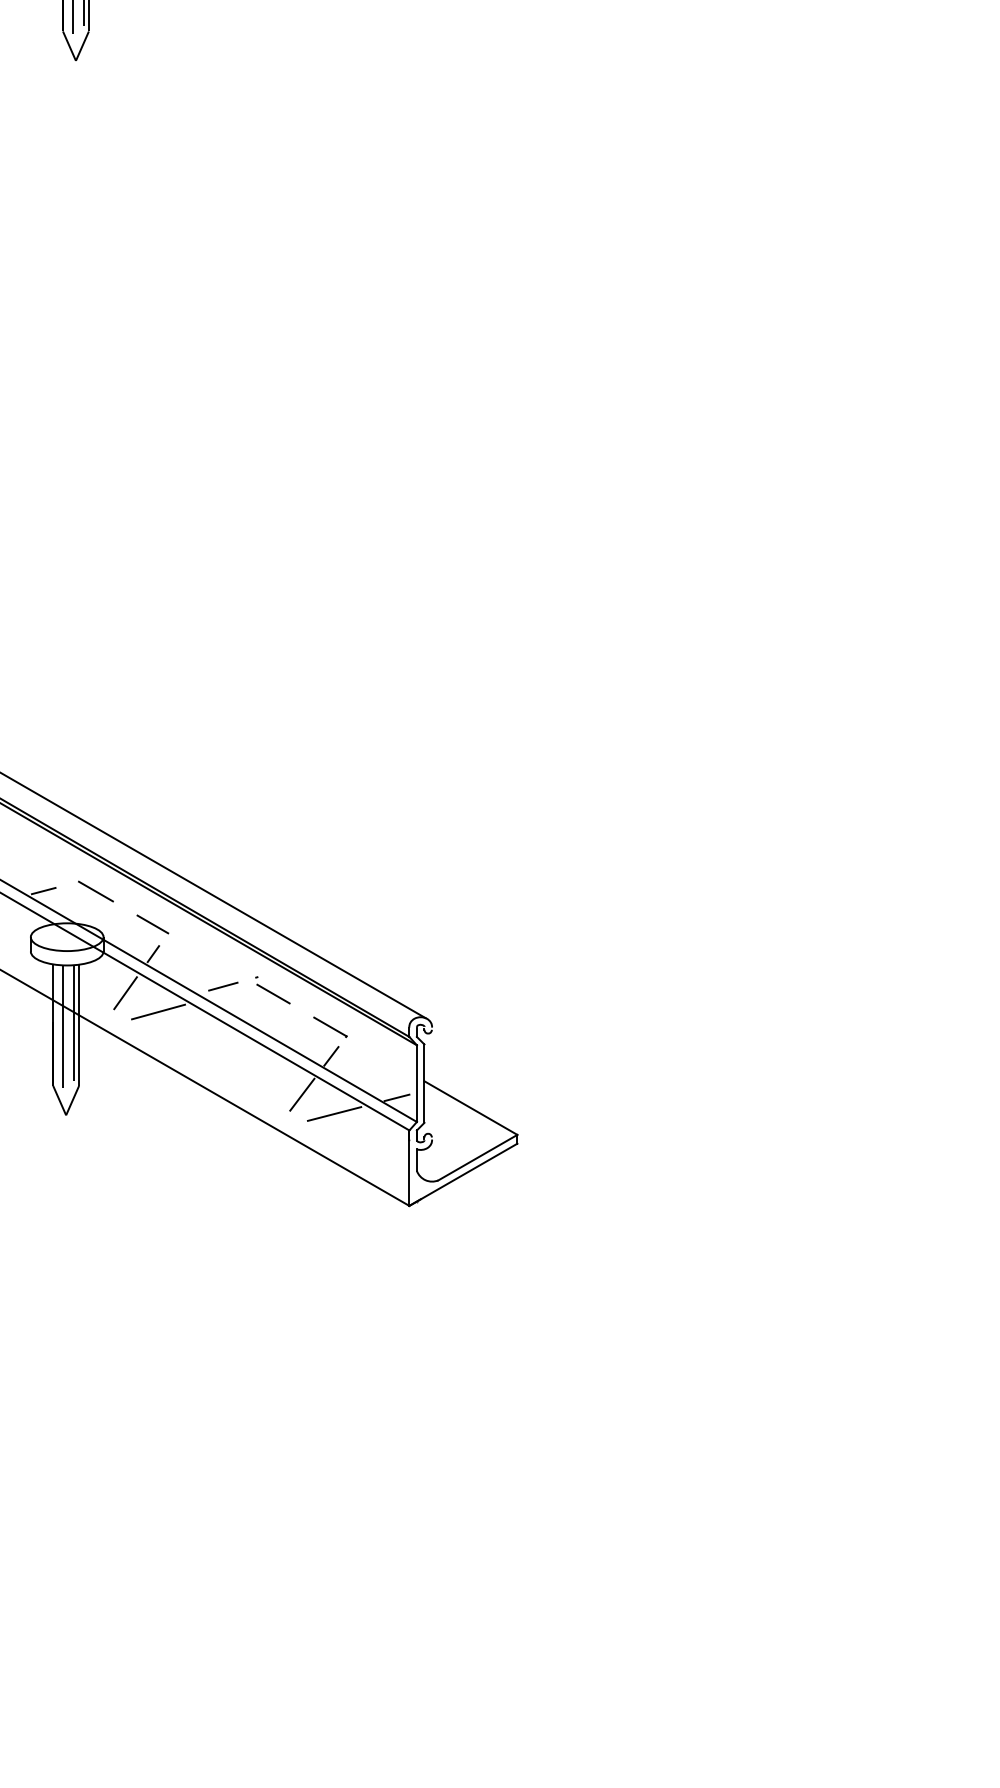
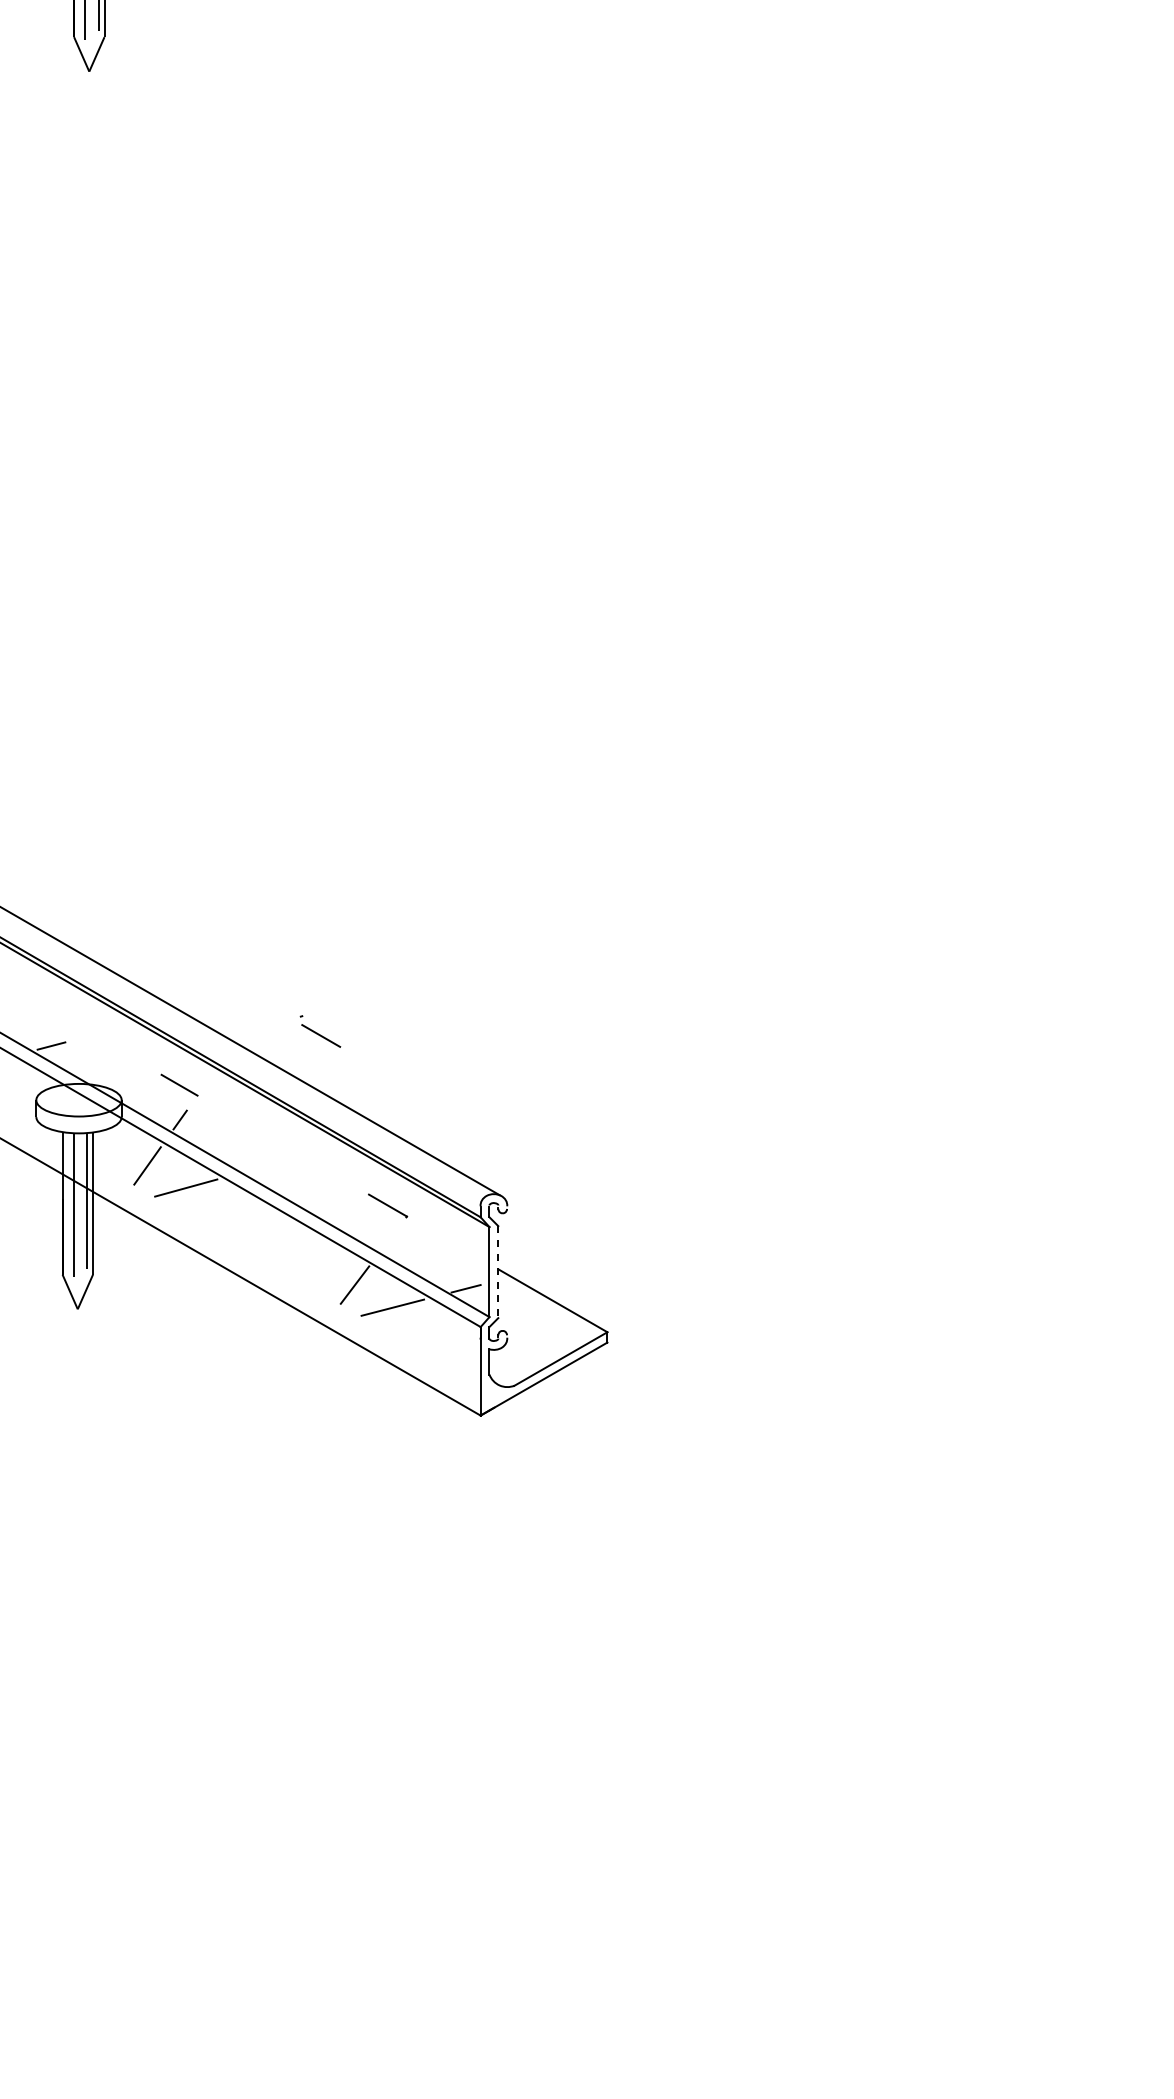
line: (95, 891) -> (112, 1046), removed
line: (222, 986) -> (261, 1157), removed
part: (272, 990) -> (320, 1031), moved
line: (330, 1056) -> (388, 1240), removed
line: (424, 1083) -> (498, 1271), solid -> dashed

